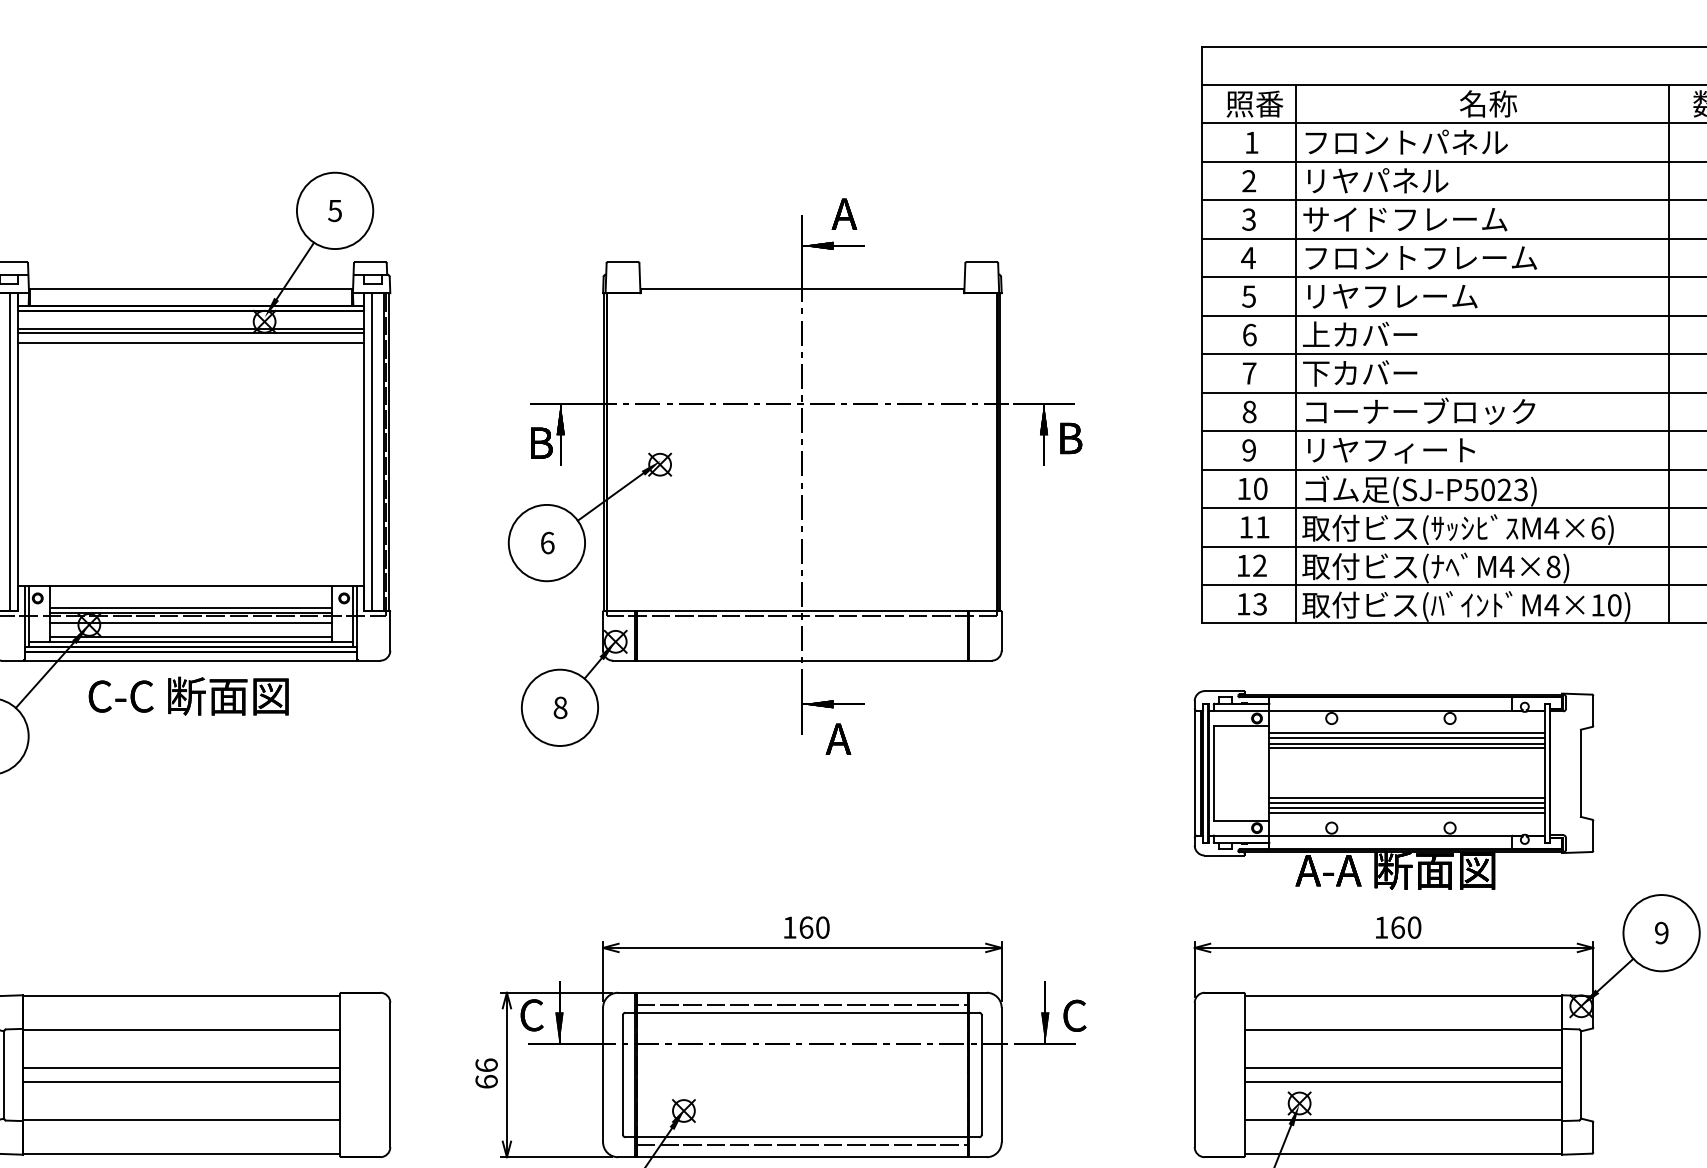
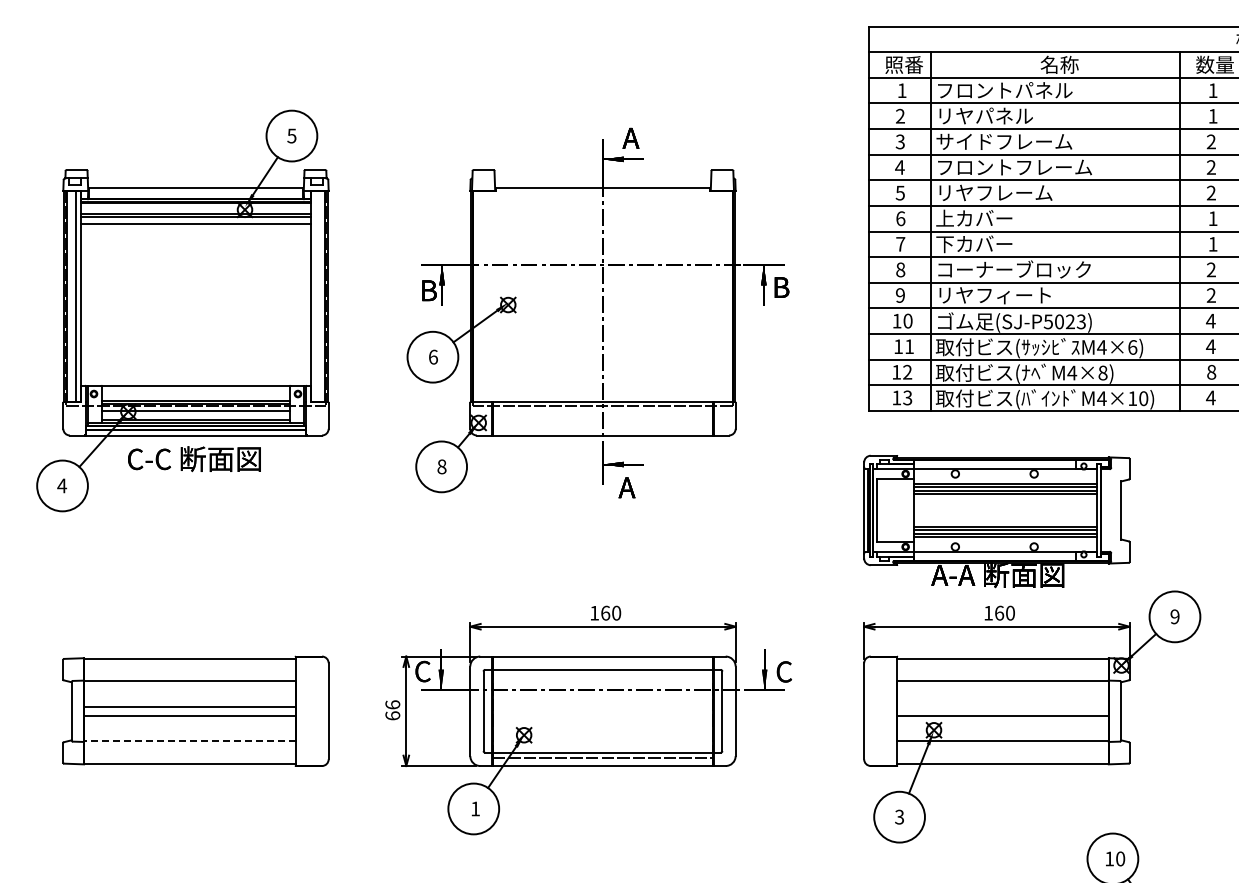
line: (372, 451) -> (316, 296), removed
line: (801, 1004) -> (602, 664), removed
line: (1402, 1067) -> (1002, 706), removed
line: (181, 1120) -> (189, 741), solid -> dashed

